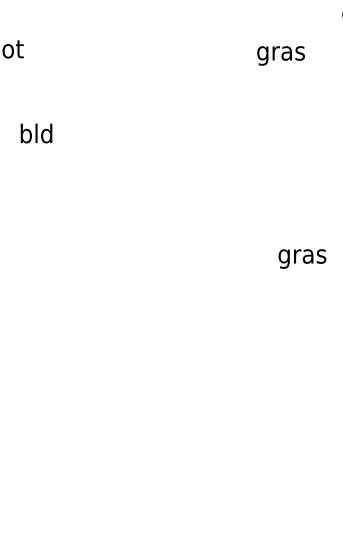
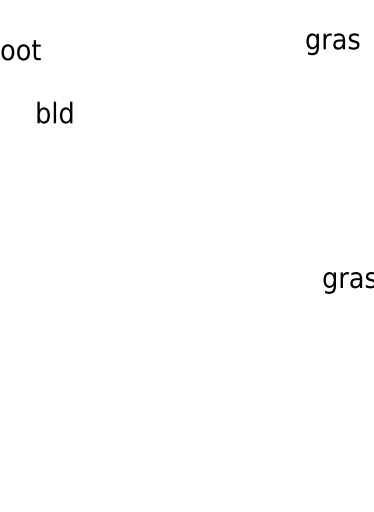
text: (280, 55) -> (332, 43), moved
text: (36, 133) -> (54, 112), moved

